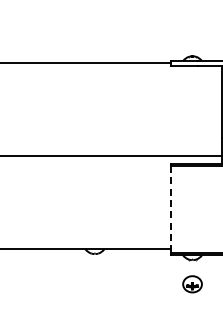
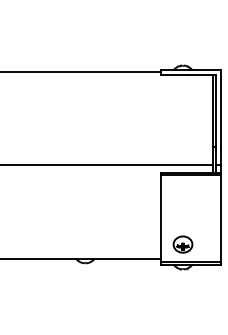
line: (171, 209) -> (161, 218), dashed -> solid
part: (192, 284) -> (182, 244), moved

